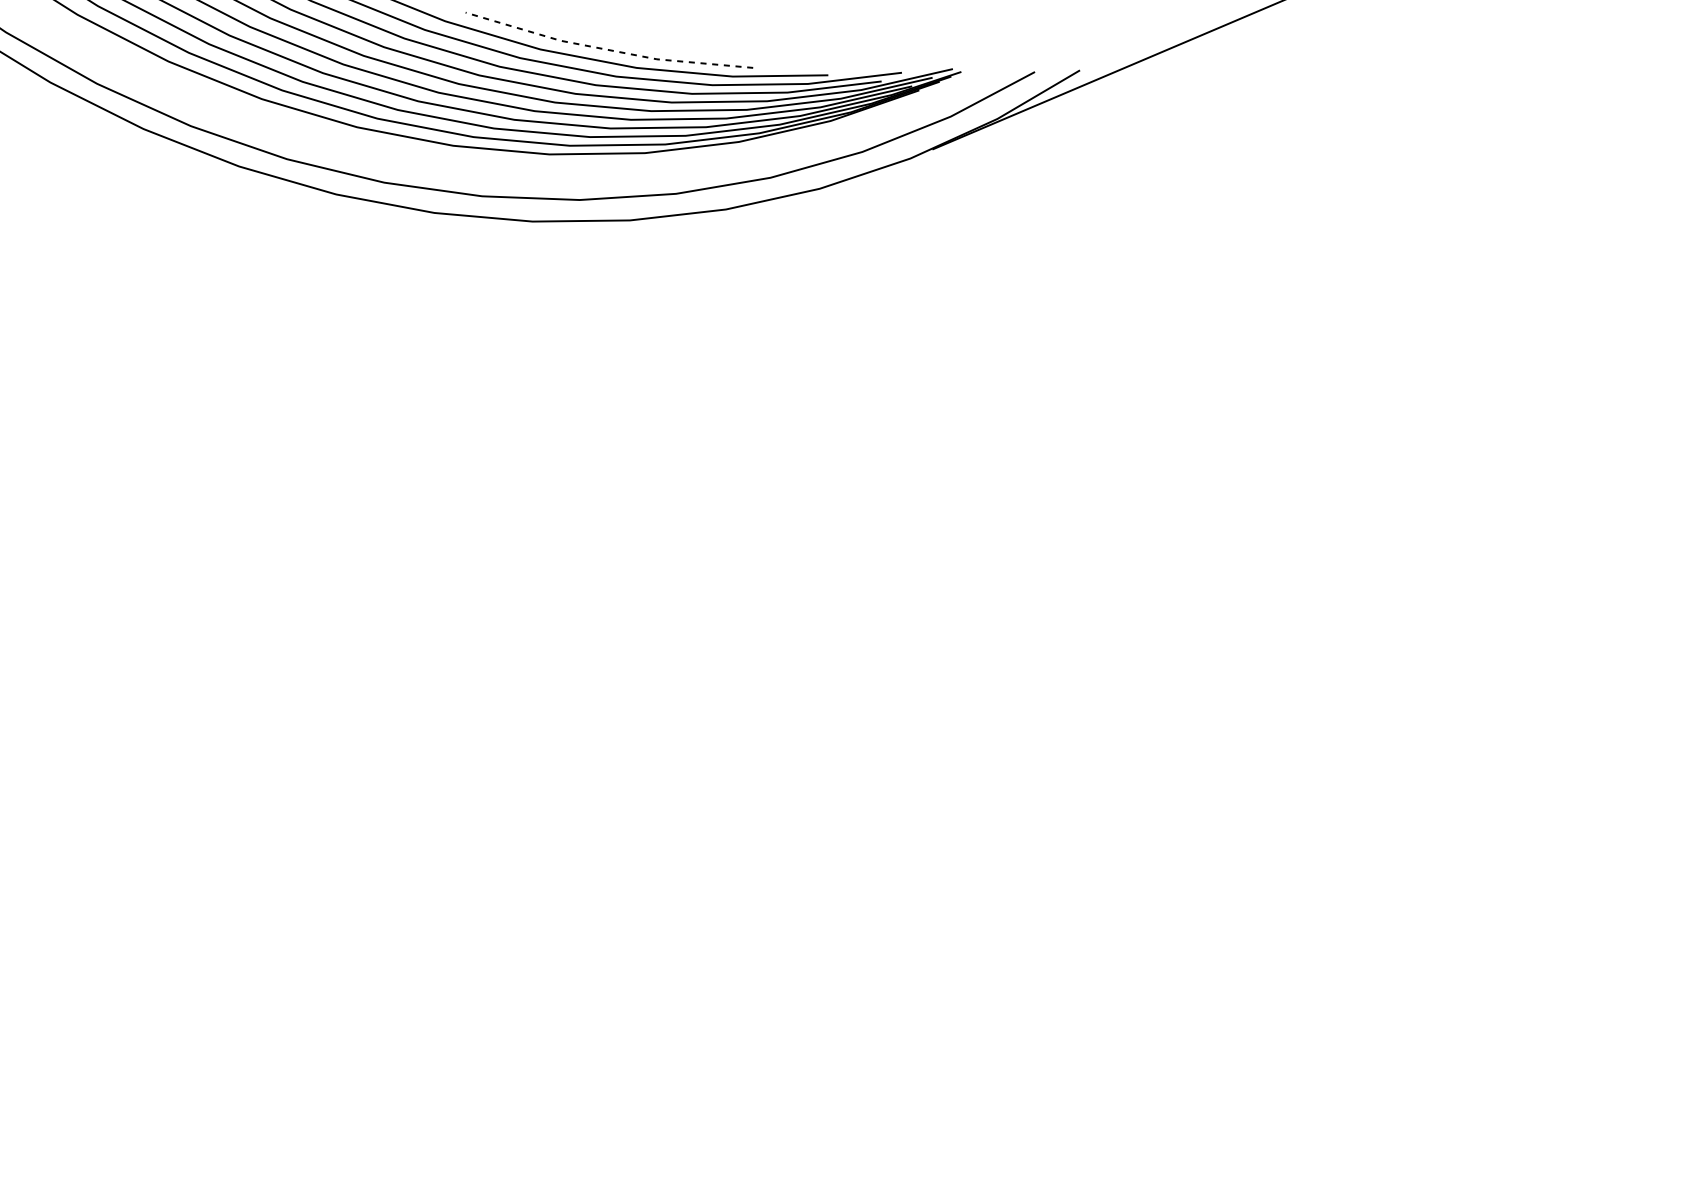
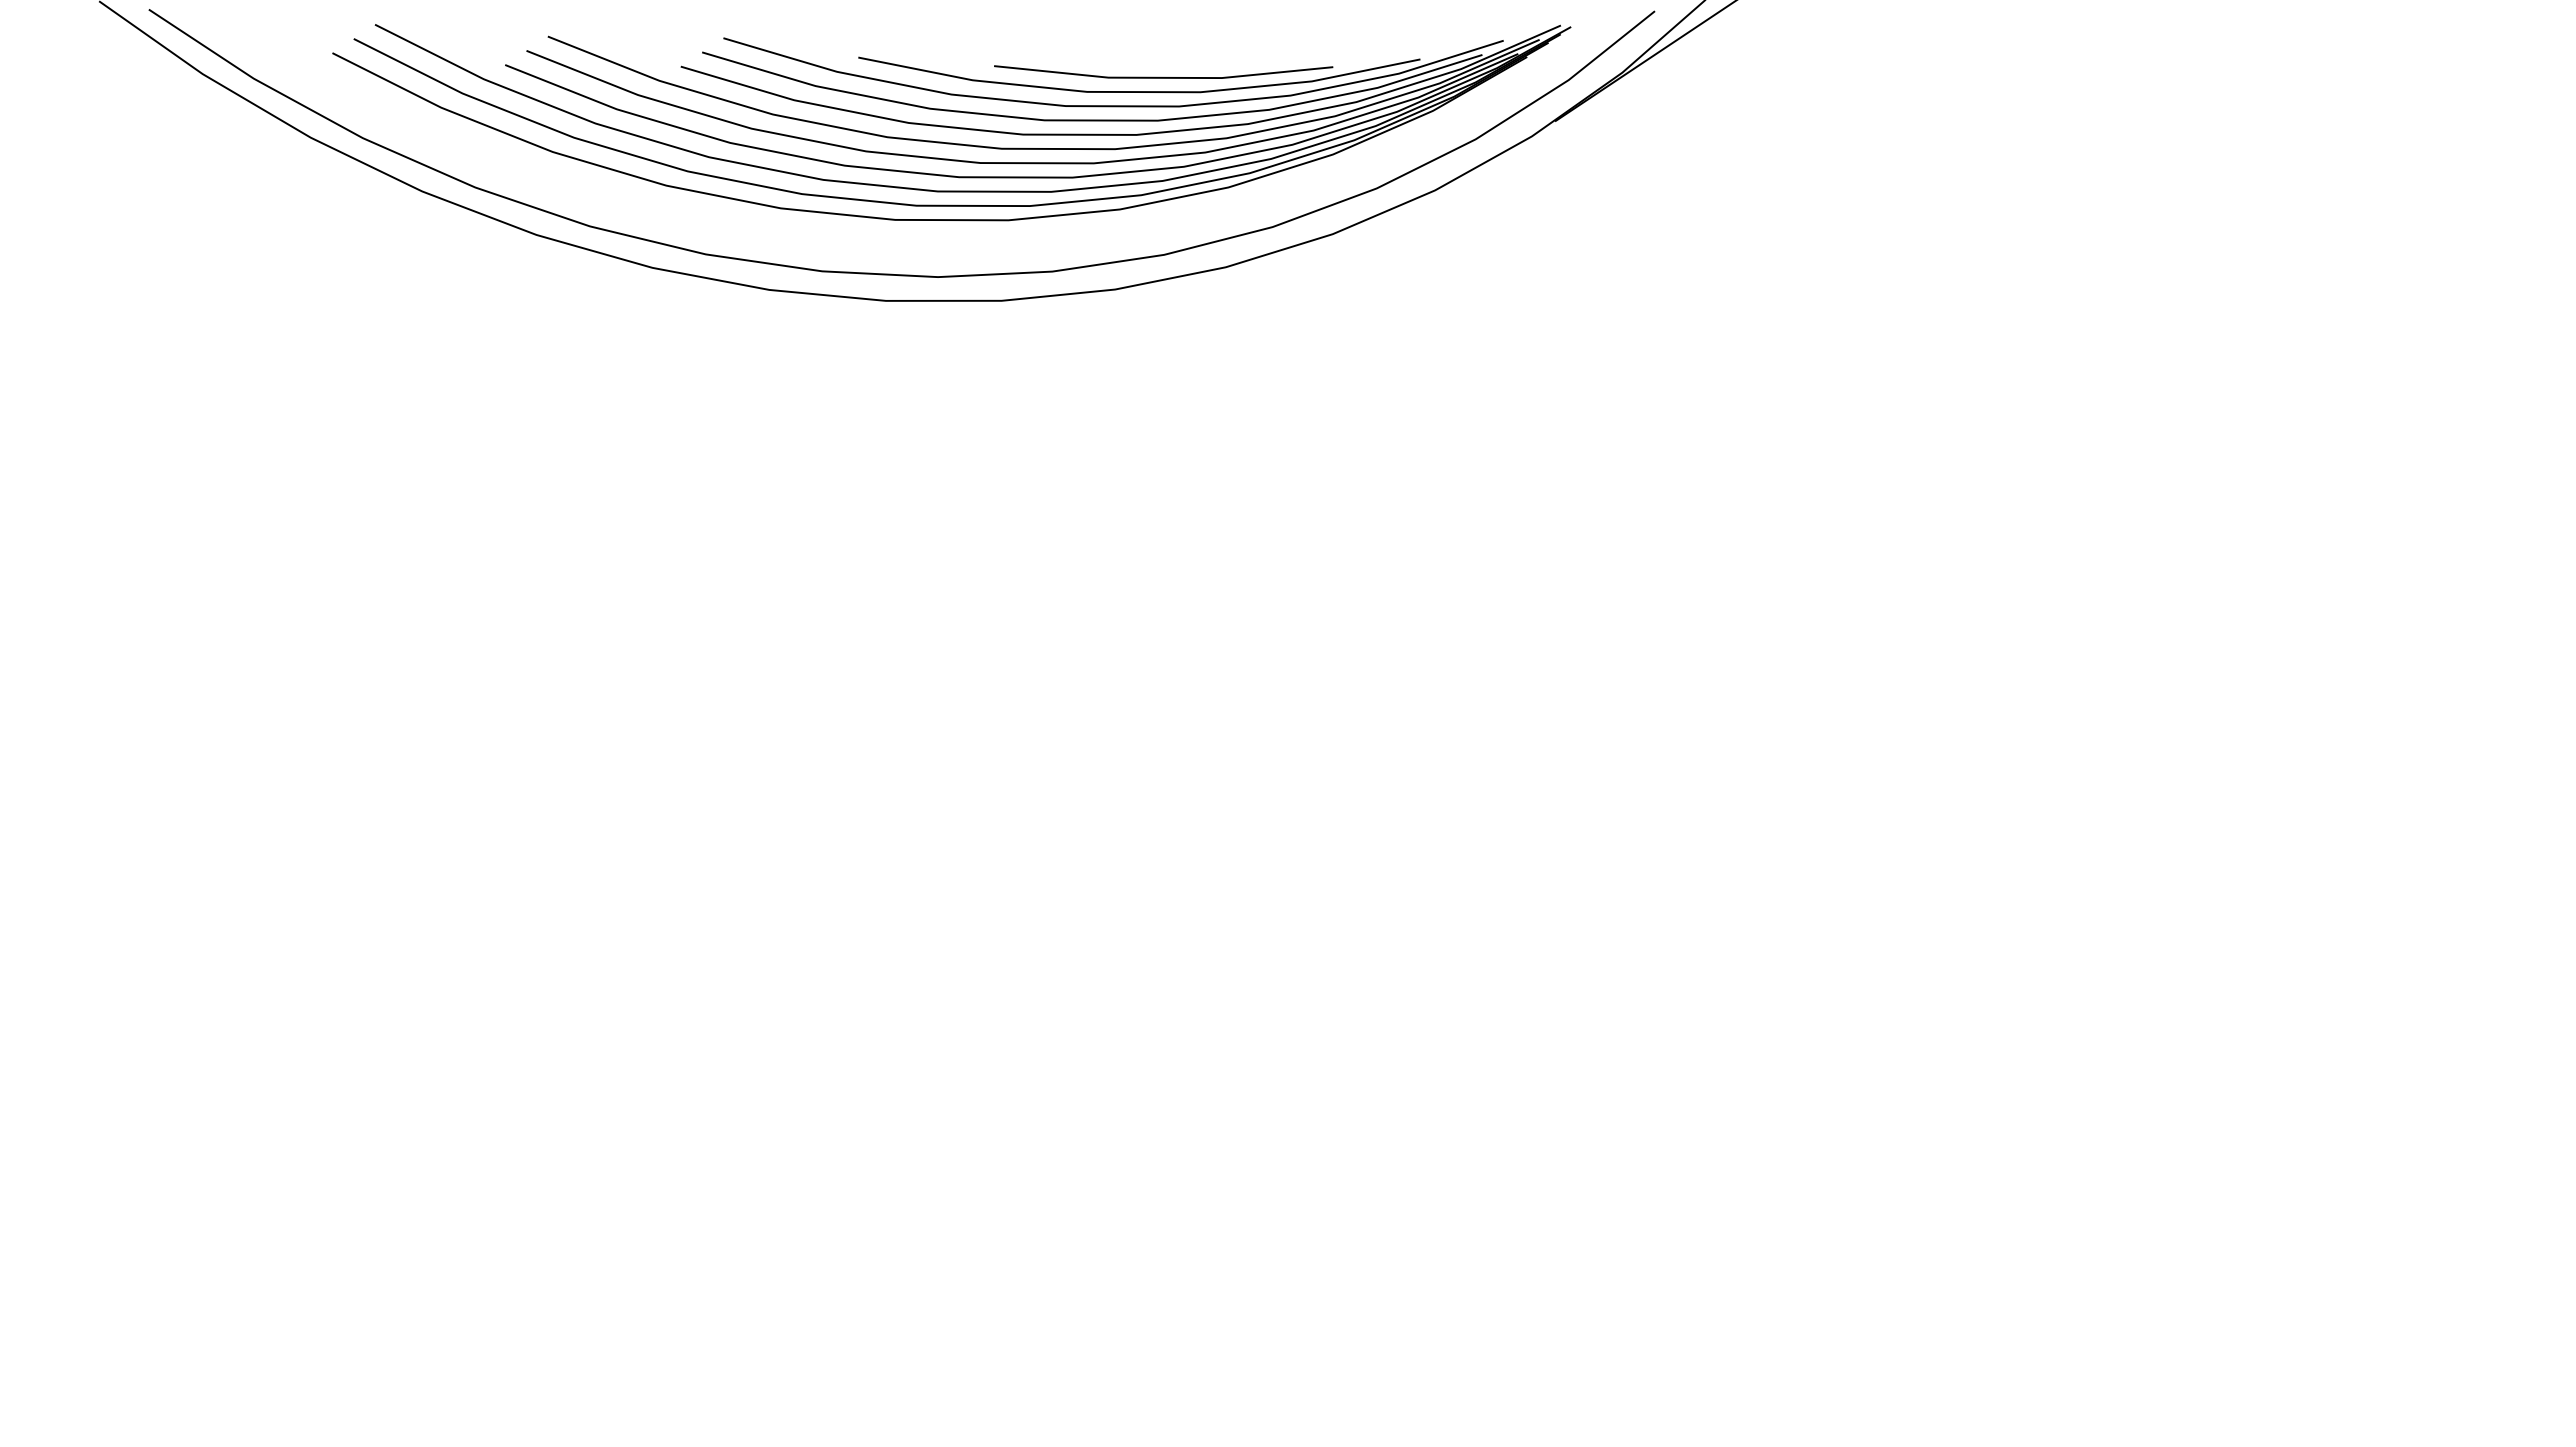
line: (607, 49) -> (1163, 77), dashed -> solid

